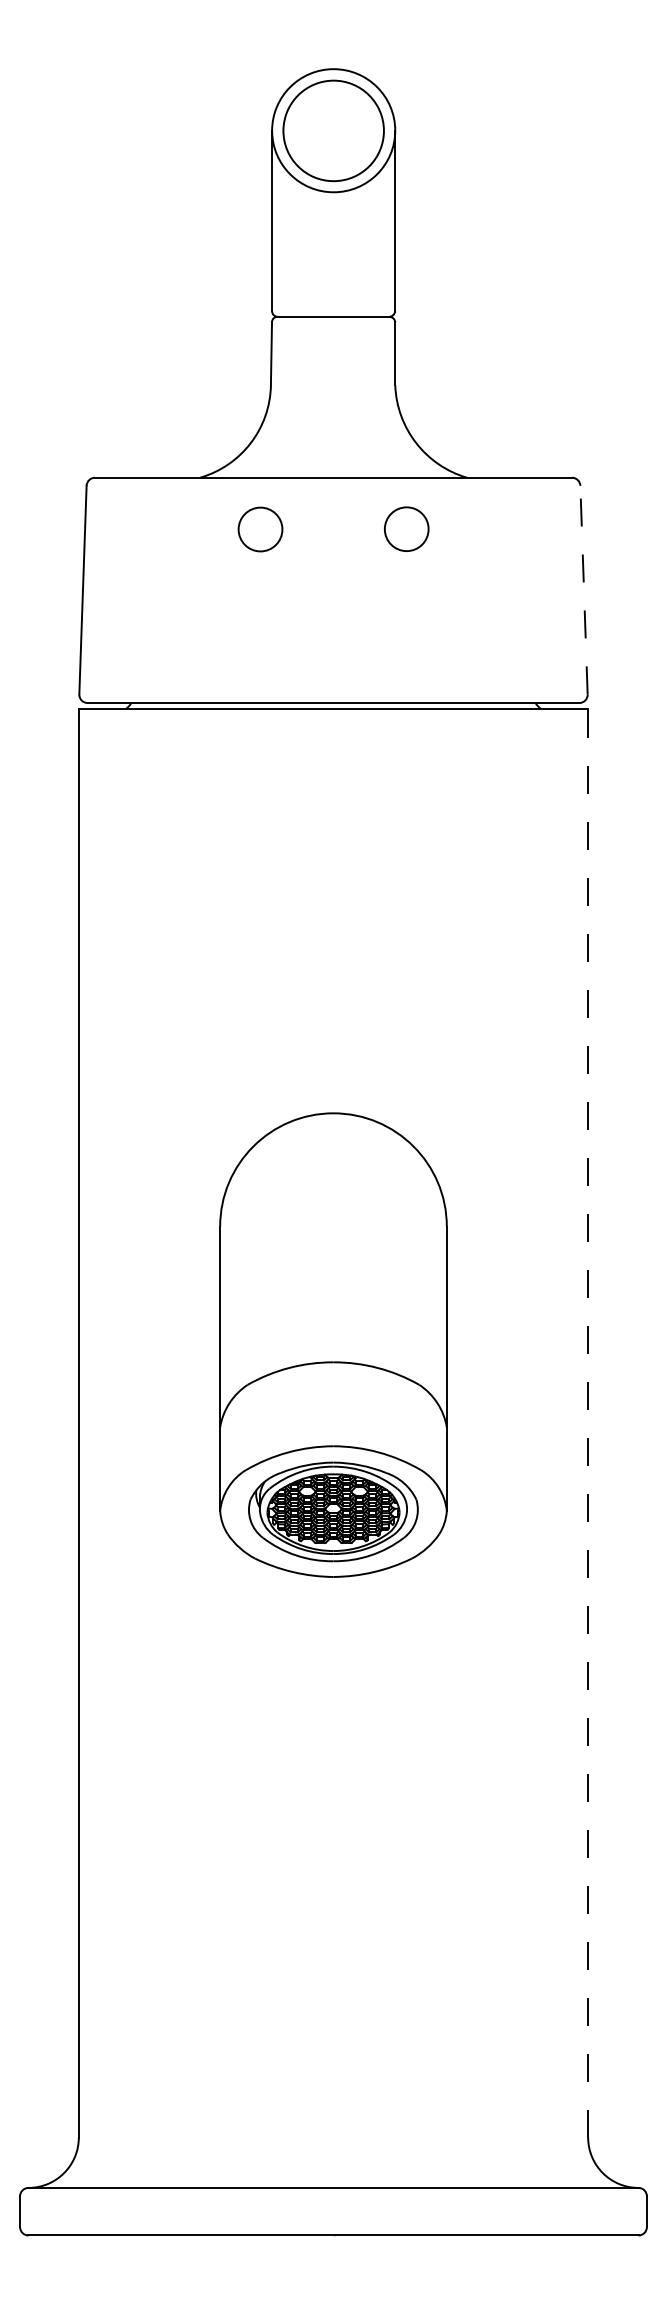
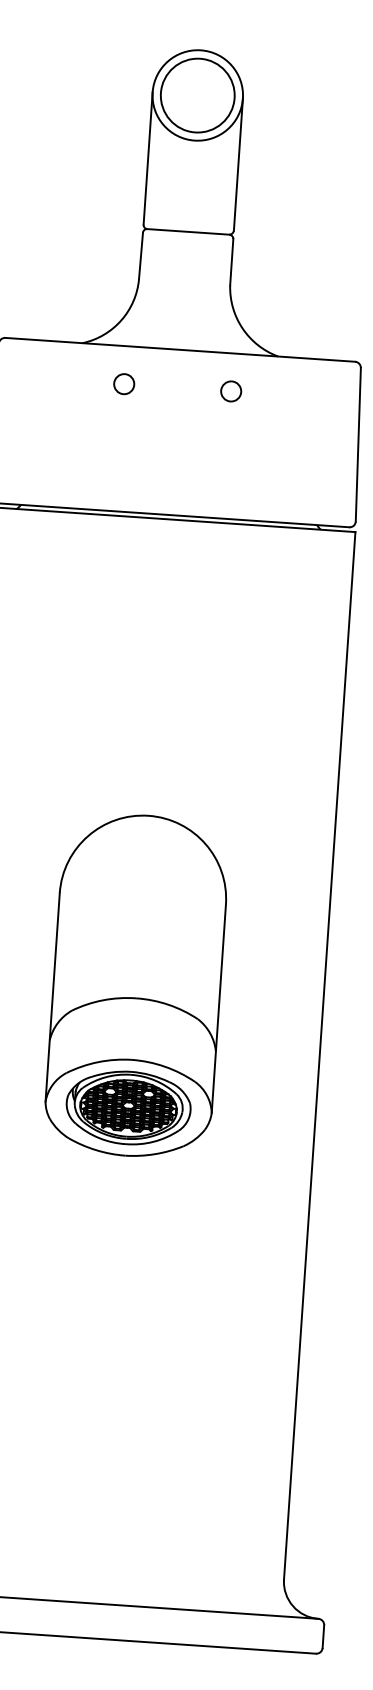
circle: (260, 529) -> (124, 384), size x0.62
circle: (405, 529) -> (230, 391), size x0.62
line: (583, 589) -> (357, 444), dashed -> solid
line: (588, 1422) -> (320, 1055), dashed -> solid

